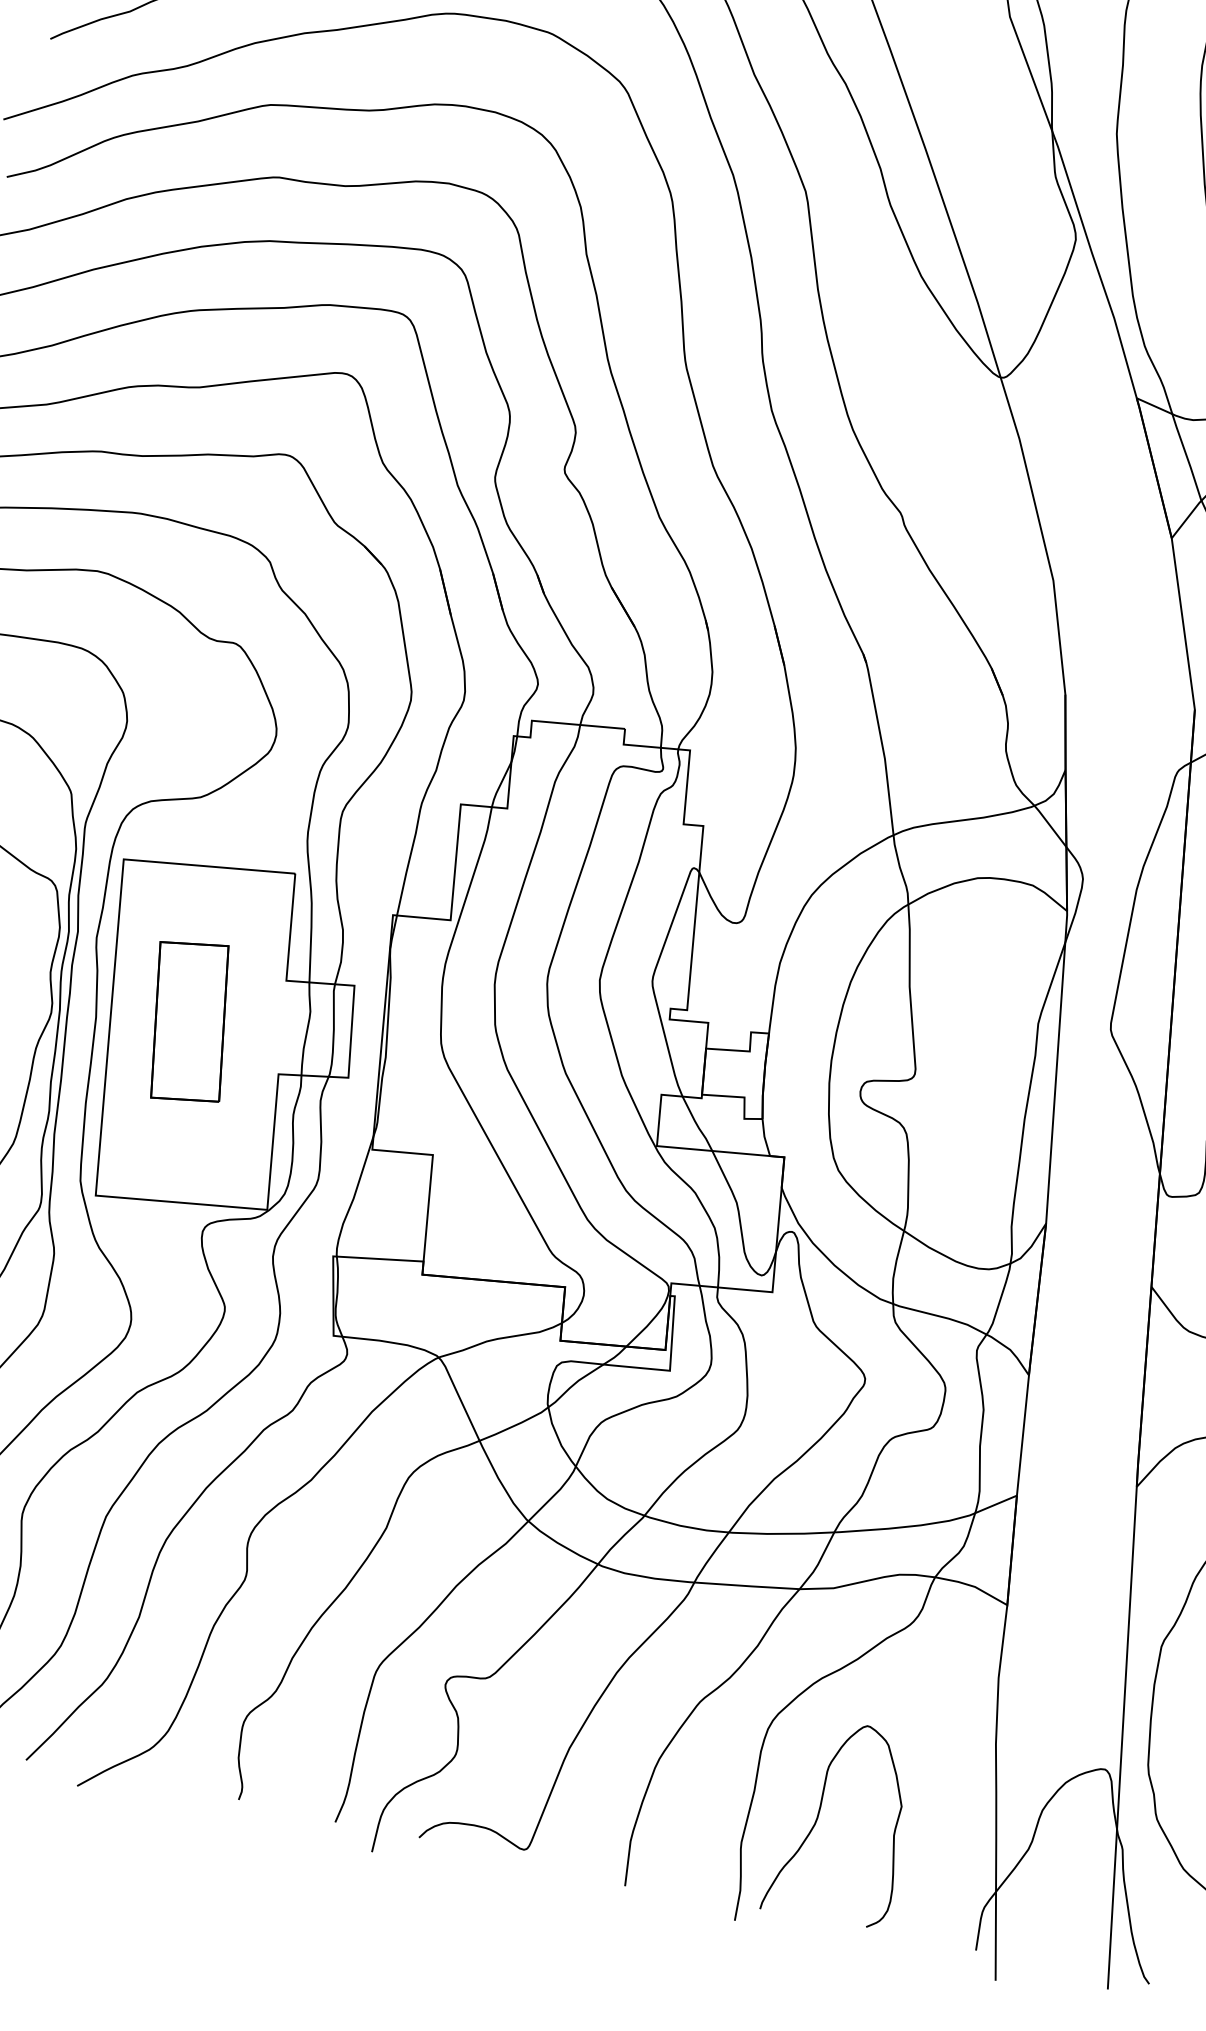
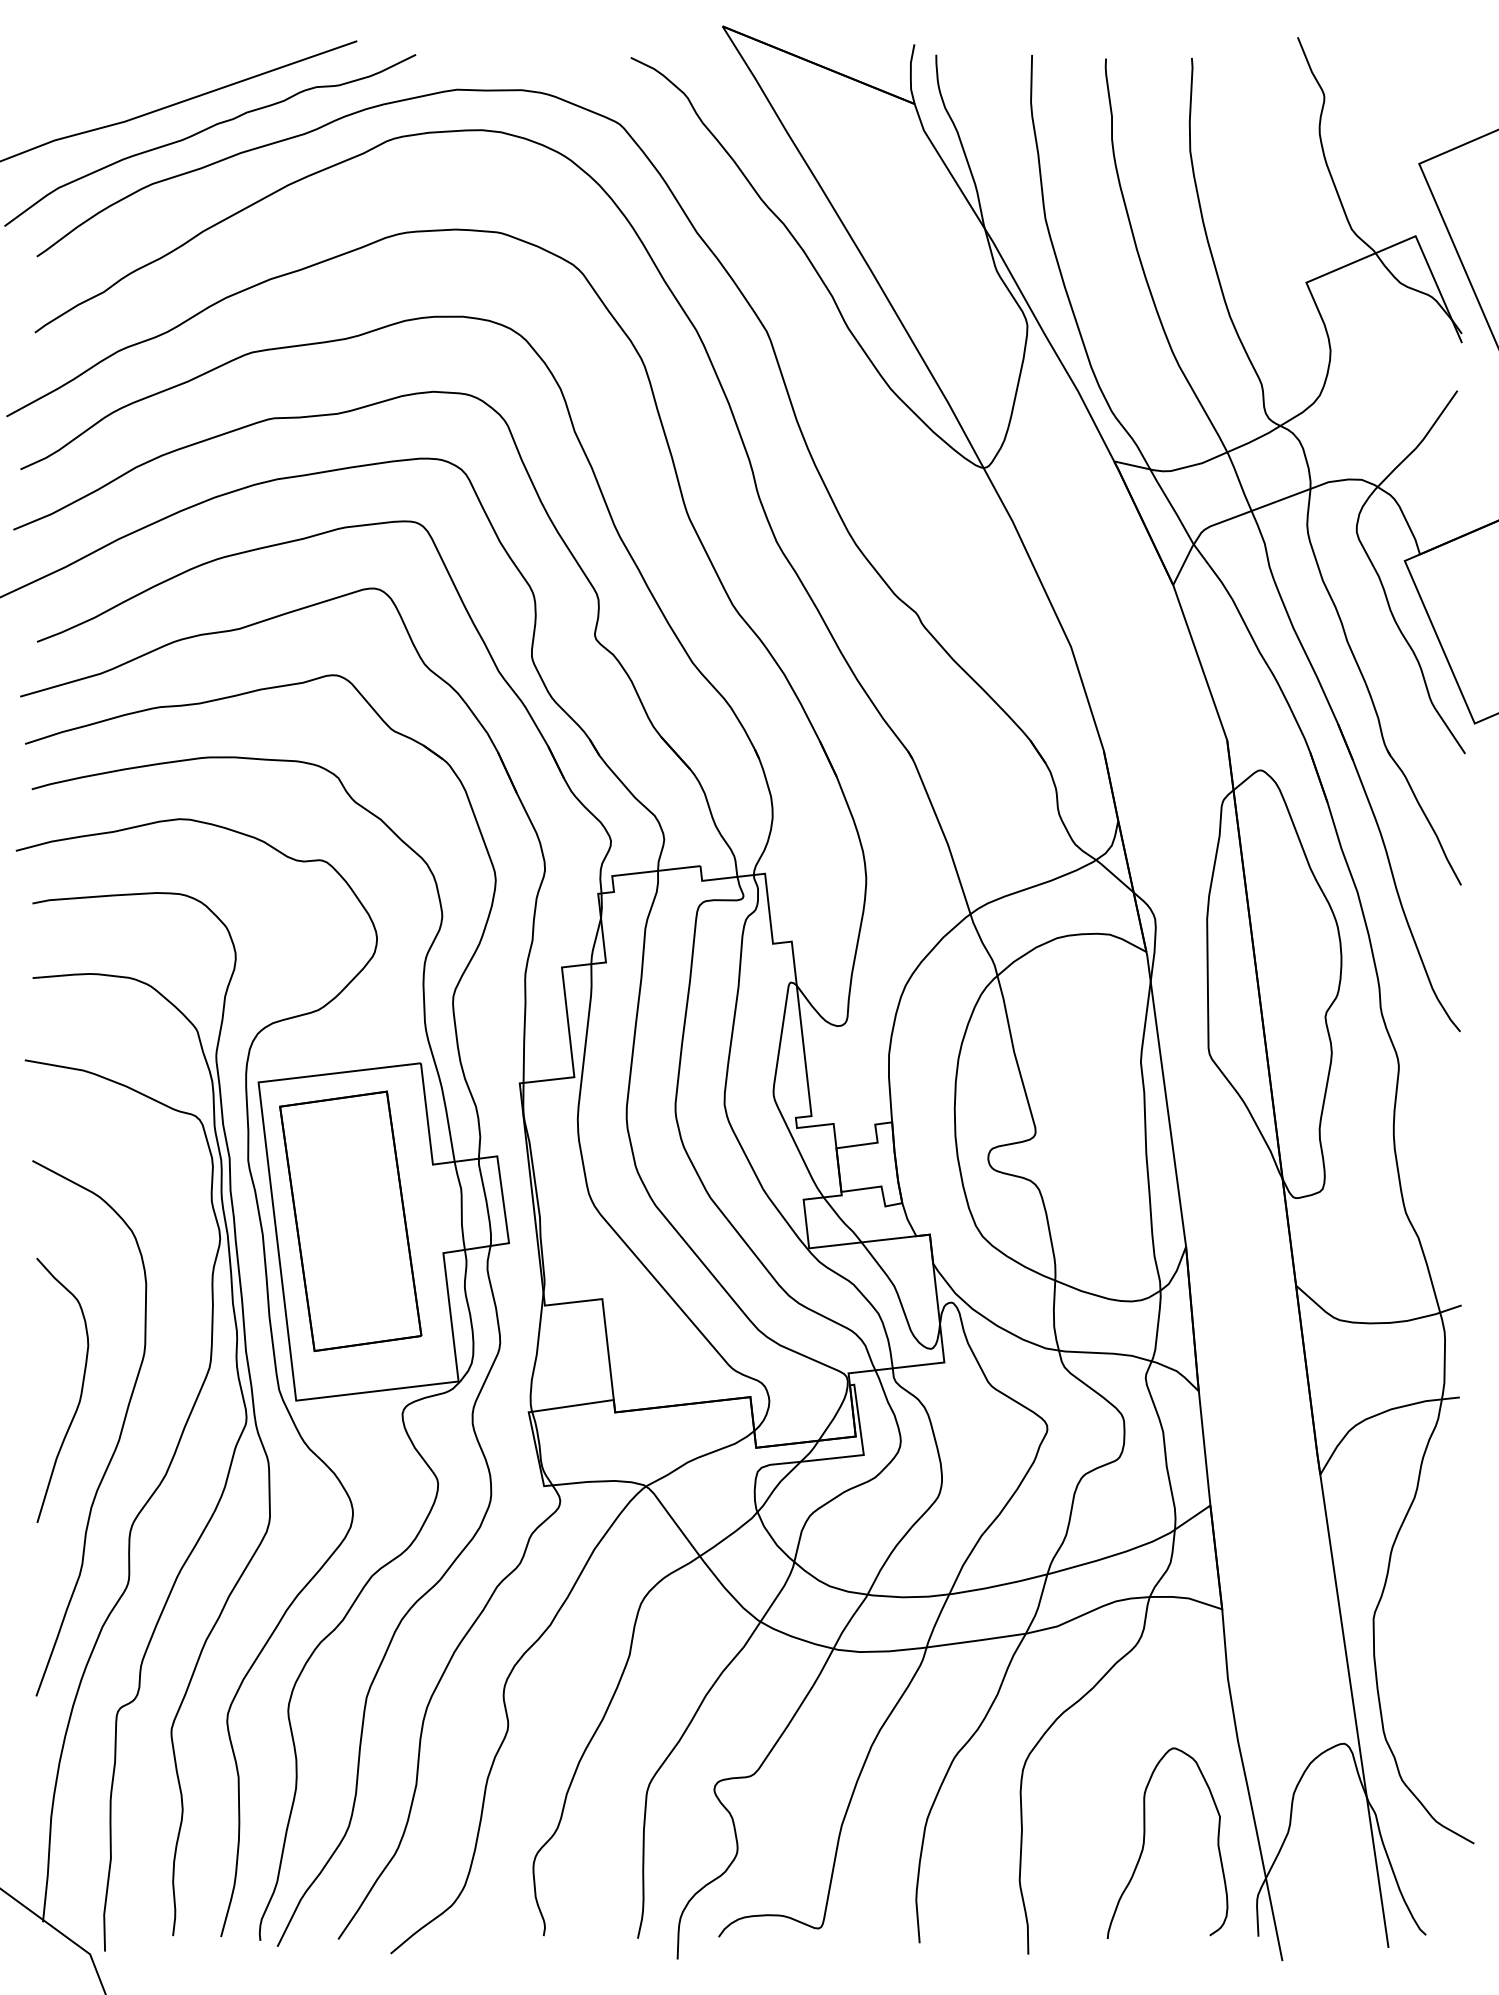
part: (189, 1021) -> (350, 1220), size x1.67
curve: (820, 1811) -> (1145, 1836), moved

